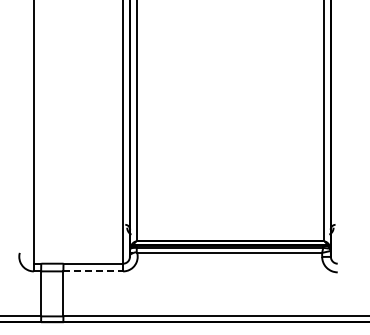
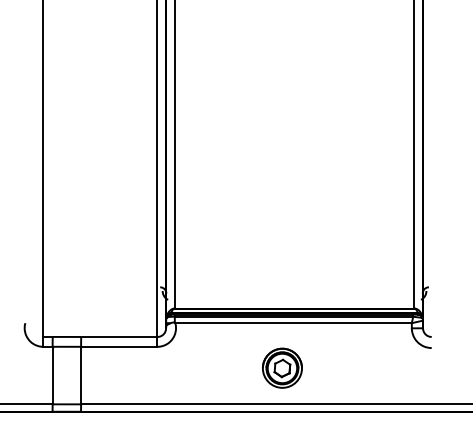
line: (93, 271) -> (119, 346), dashed -> solid
part: (220, 288) -> (281, 368), added

